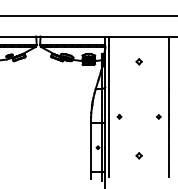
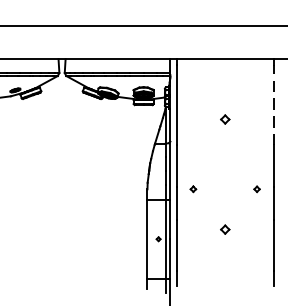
part: (138, 61) -> (224, 118), moved
line: (169, 65) -> (274, 106), solid -> dashed
part: (138, 155) -> (224, 229), moved

